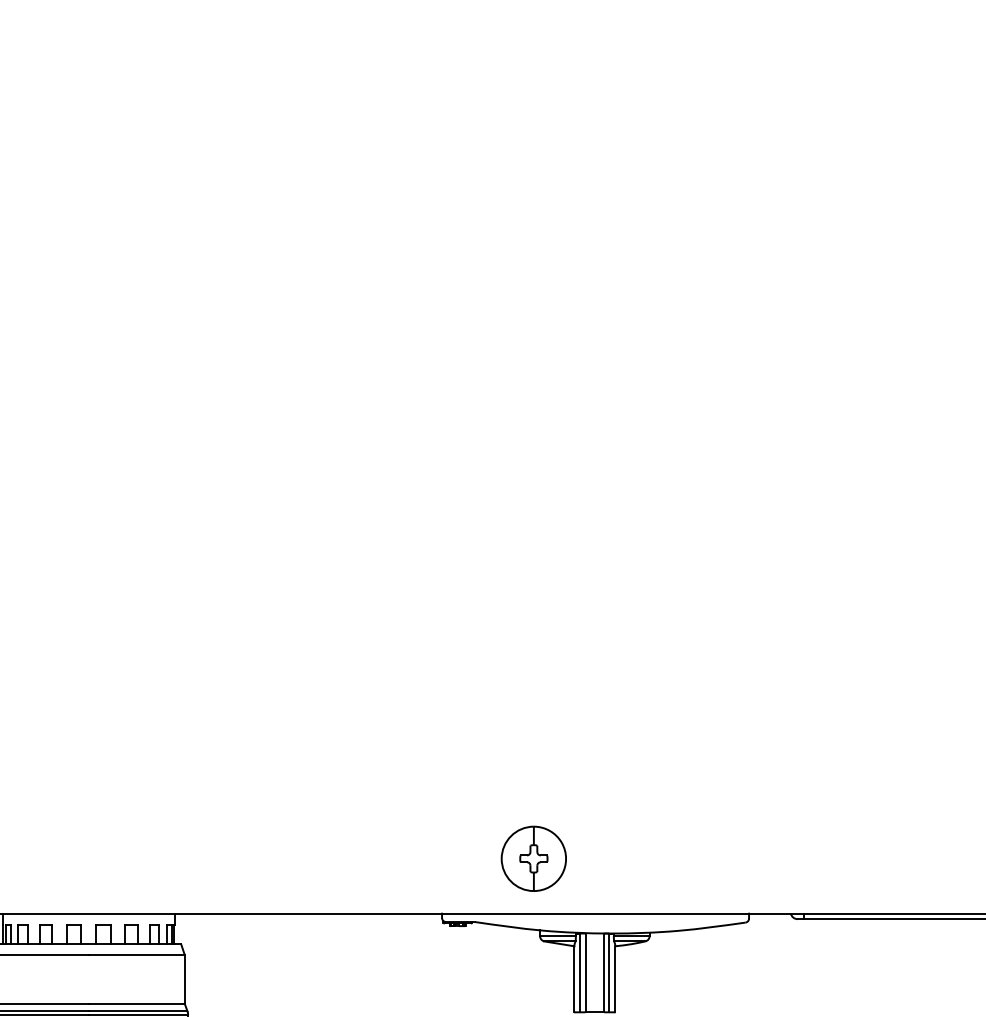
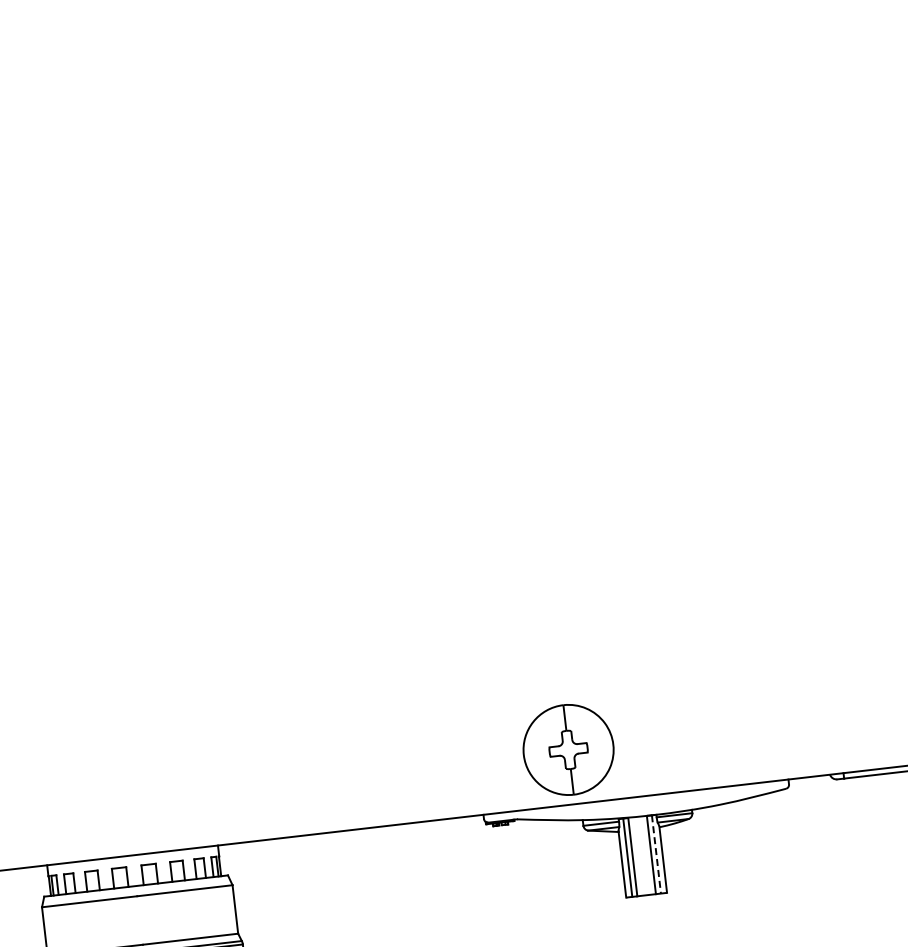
part: (533, 858) -> (568, 749), size x1.4
line: (609, 973) -> (656, 855), solid -> dashed

